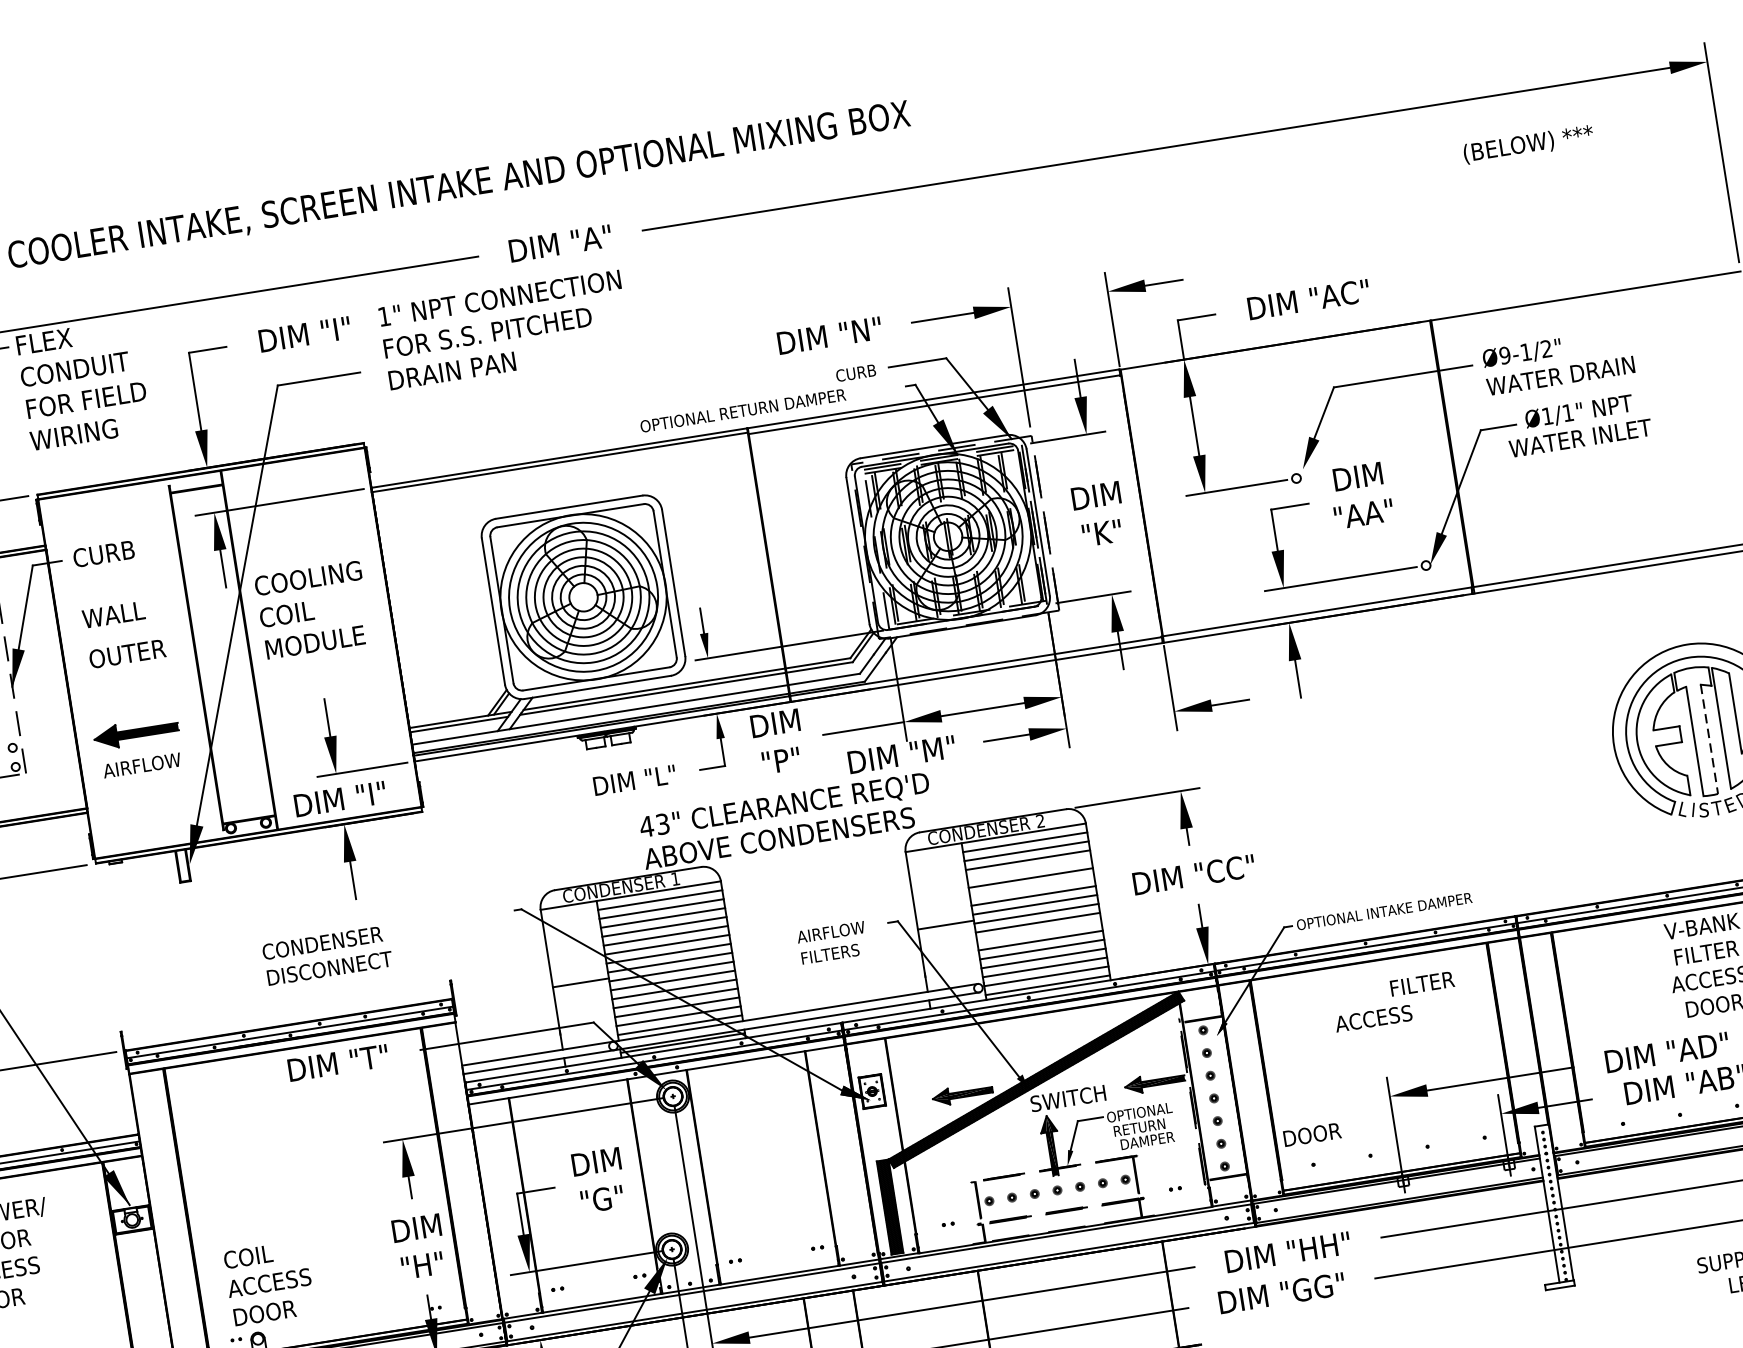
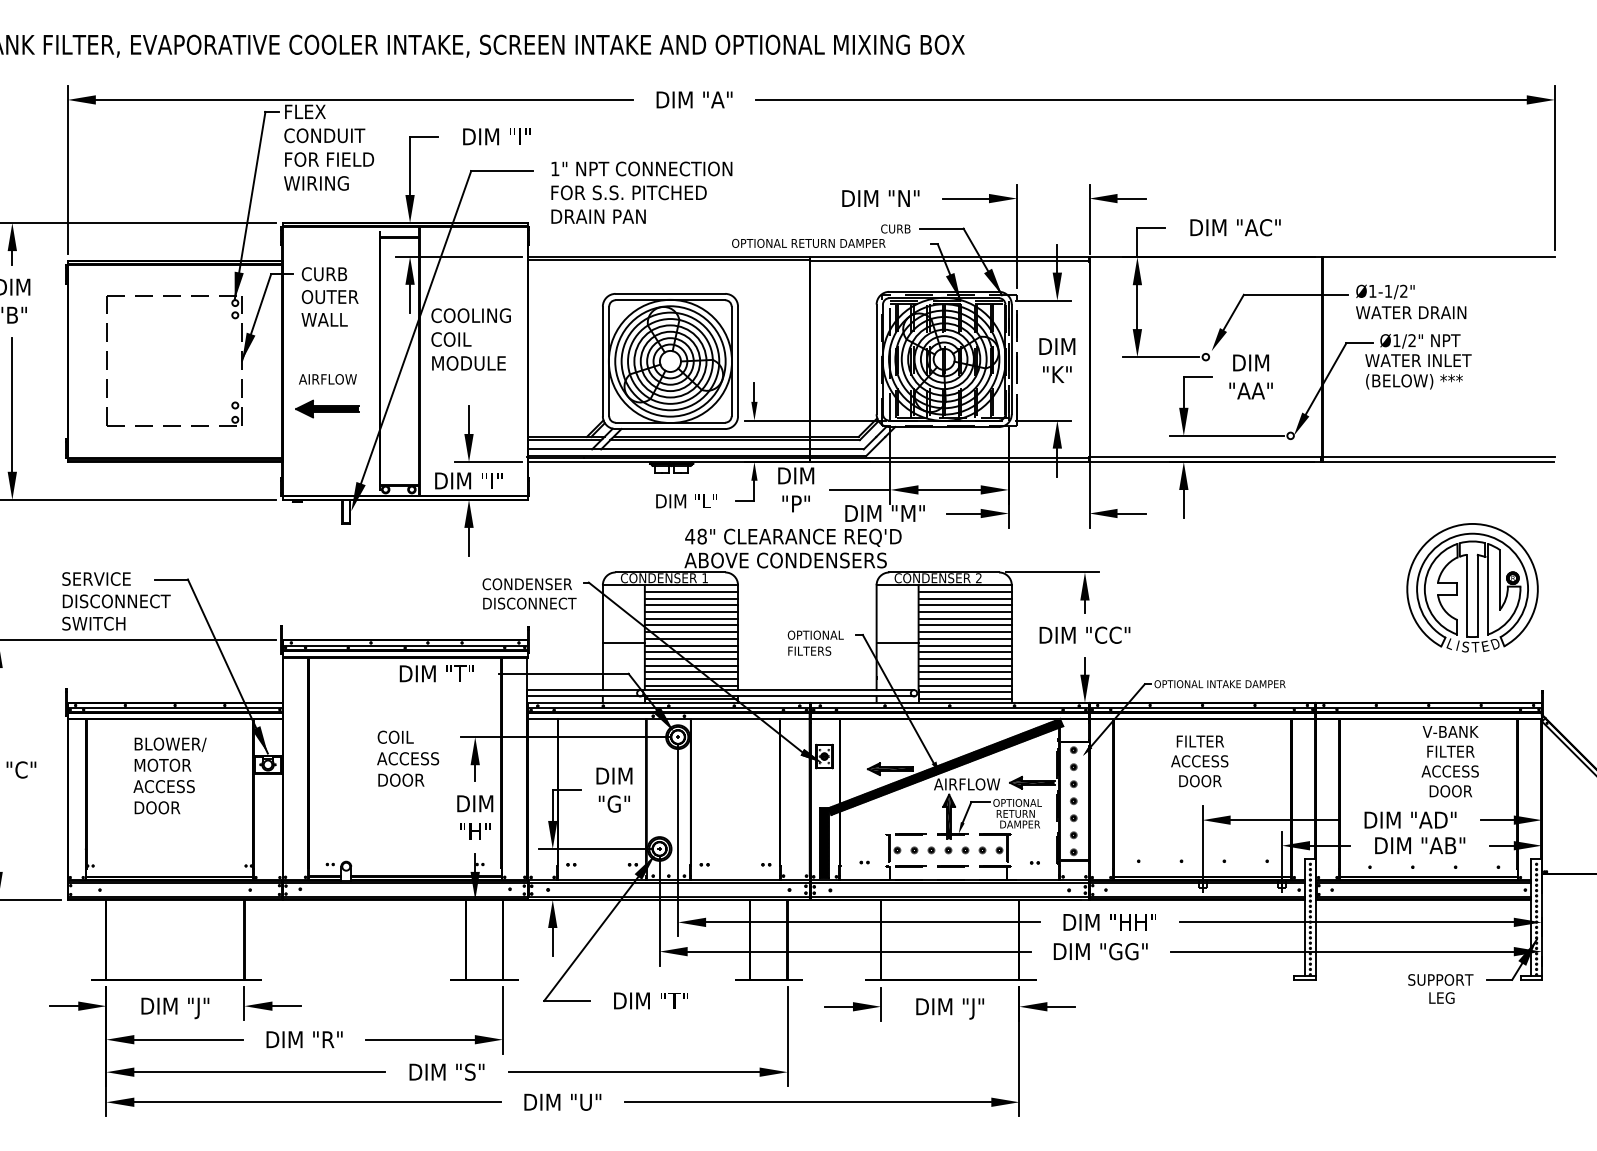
text: (1528, 144) -> (1414, 381), moved
text: (504, 329) -> (641, 192), moved
text: (1504, 354) -> (1372, 290), Ø9-1/2" -> Ø1-1/2"
text: (1567, 412) -> (1411, 340), Ø1/1" -> Ø1/2"
text: (126, 653) -> (329, 296), moved
line: (1708, 738) -> (1477, 595), dashed -> solid
text: (141, 765) -> (327, 379), moved
text: (661, 824) -> (701, 536), 43" -> 48"
line: (1028, 869) -> (964, 612), added
line: (1031, 887) -> (964, 625), added
text: (834, 930) -> (815, 634), AIRFLOW -> OPTIONAL
line: (1038, 931) -> (964, 658), added
text: (327, 955) -> (529, 593), moved
text: (1421, 984) -> (1199, 741), moved
text: (1068, 1098) -> (967, 784), SWITCH -> AIRFLOW
text: (1312, 1135) -> (1200, 781), moved
text: (269, 1282) -> (408, 758), moved

